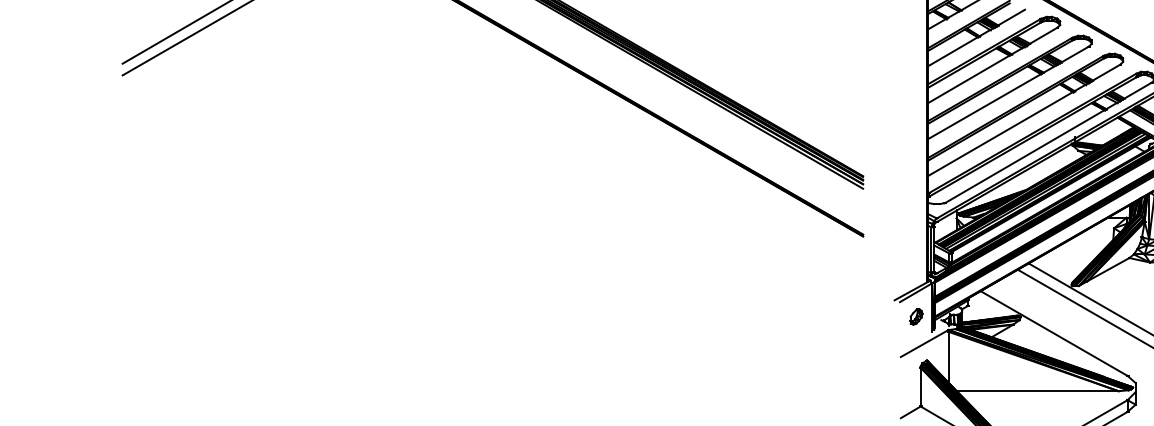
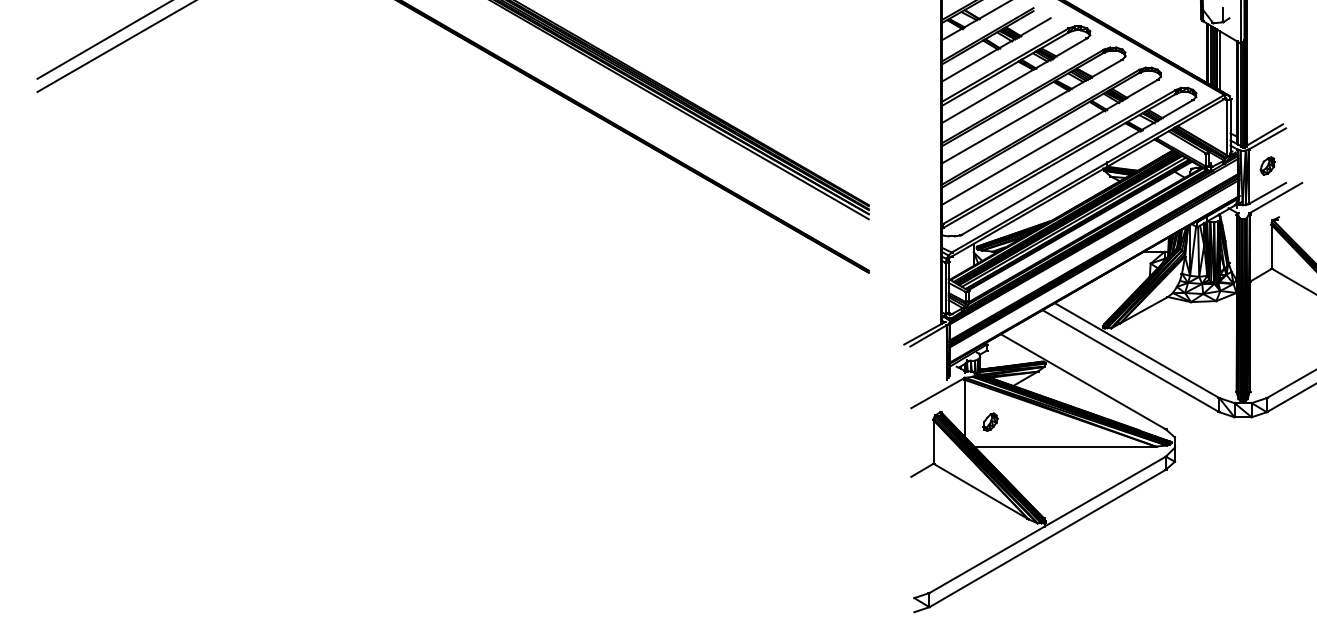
part: (916, 316) -> (990, 421), moved

